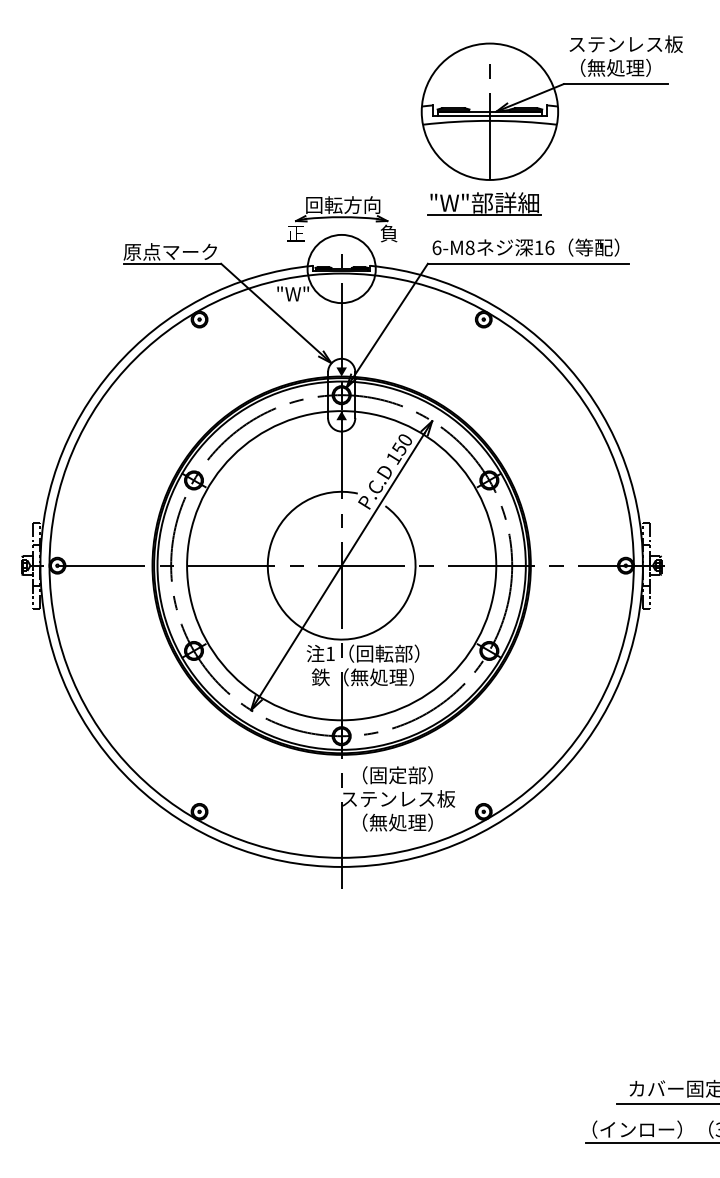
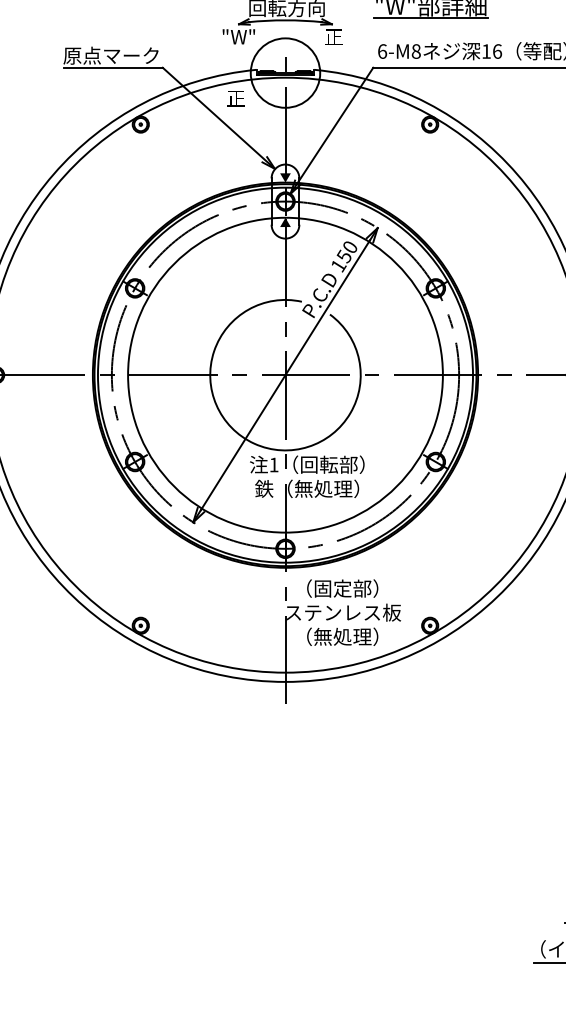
text: (295, 233) -> (238, 36), 正 -> "W"
text: (388, 233) -> (333, 36), 負 -> 正
text: (293, 293) -> (236, 98), "W" -> 正

